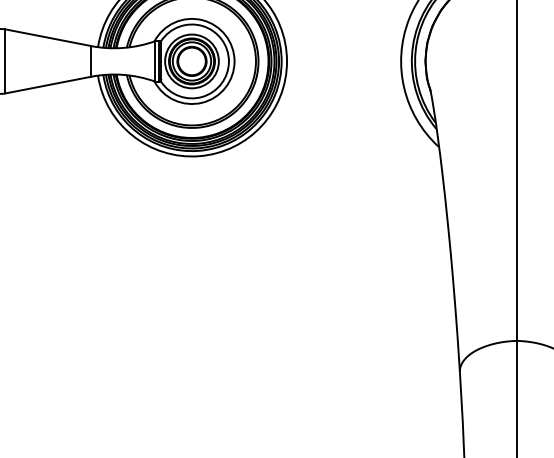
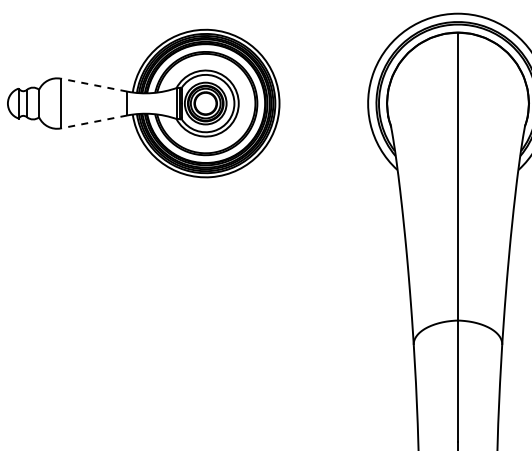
line: (48, 38) -> (94, 85), solid -> dashed
line: (48, 84) -> (94, 121), solid -> dashed

